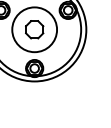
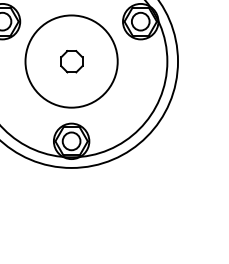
part: (34, 29) -> (71, 60), size x0.6

